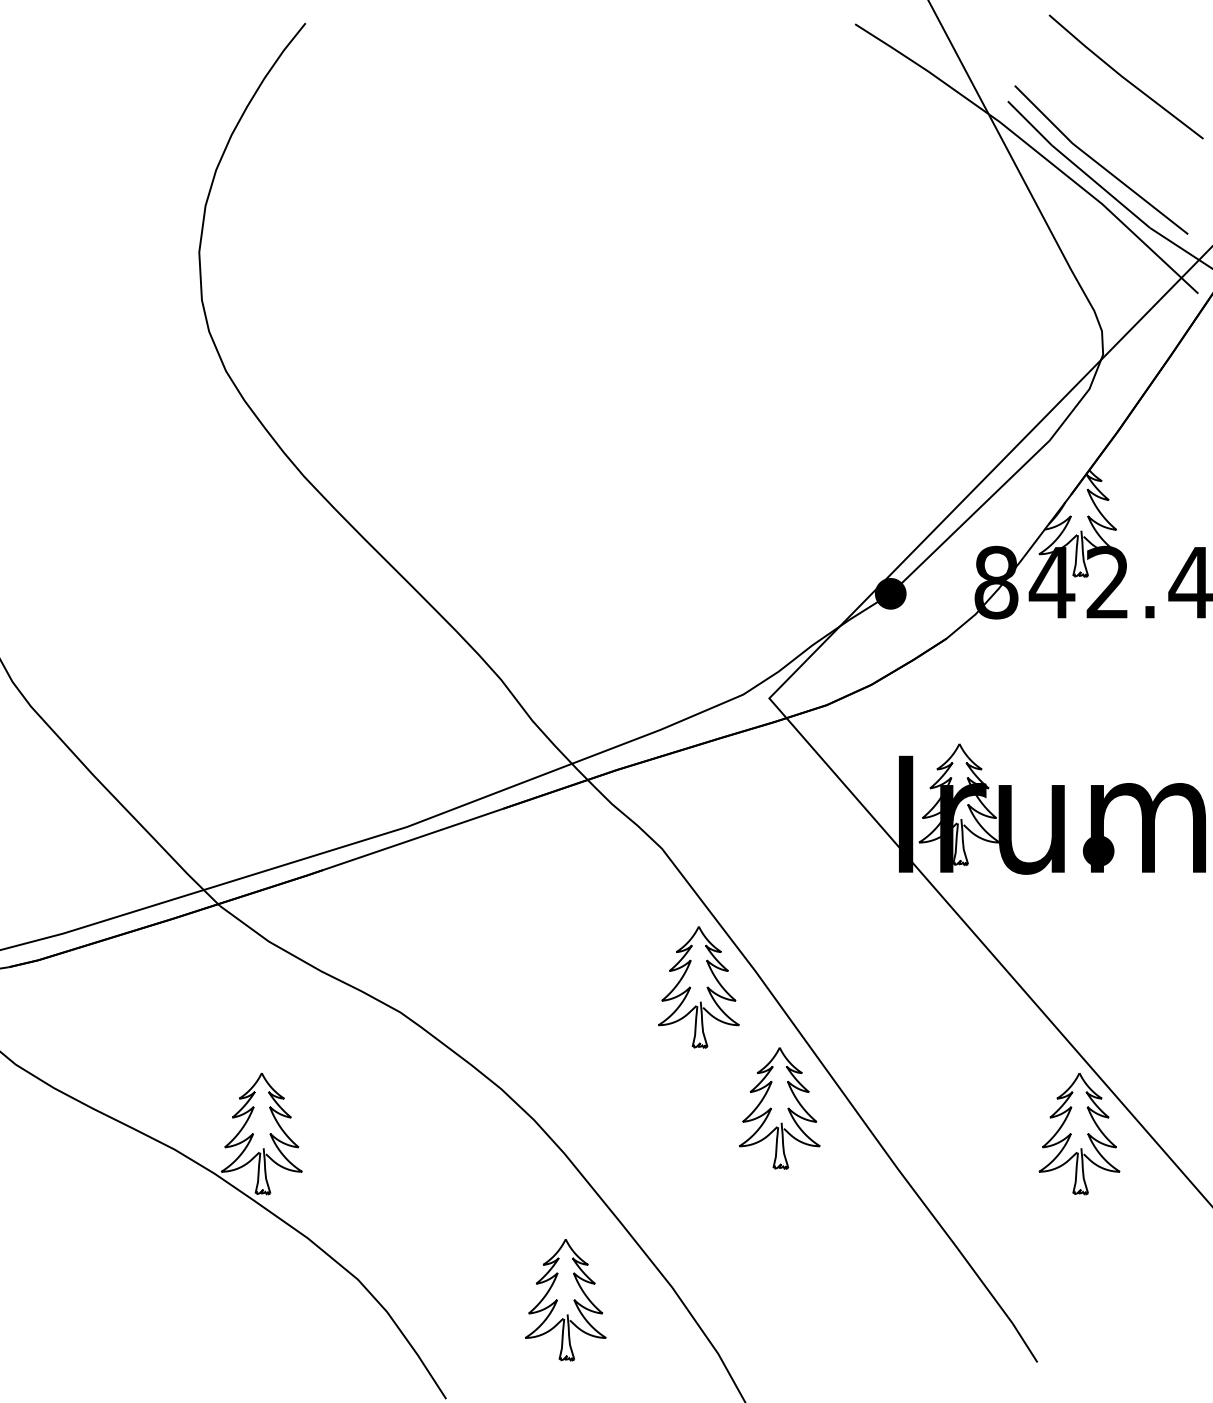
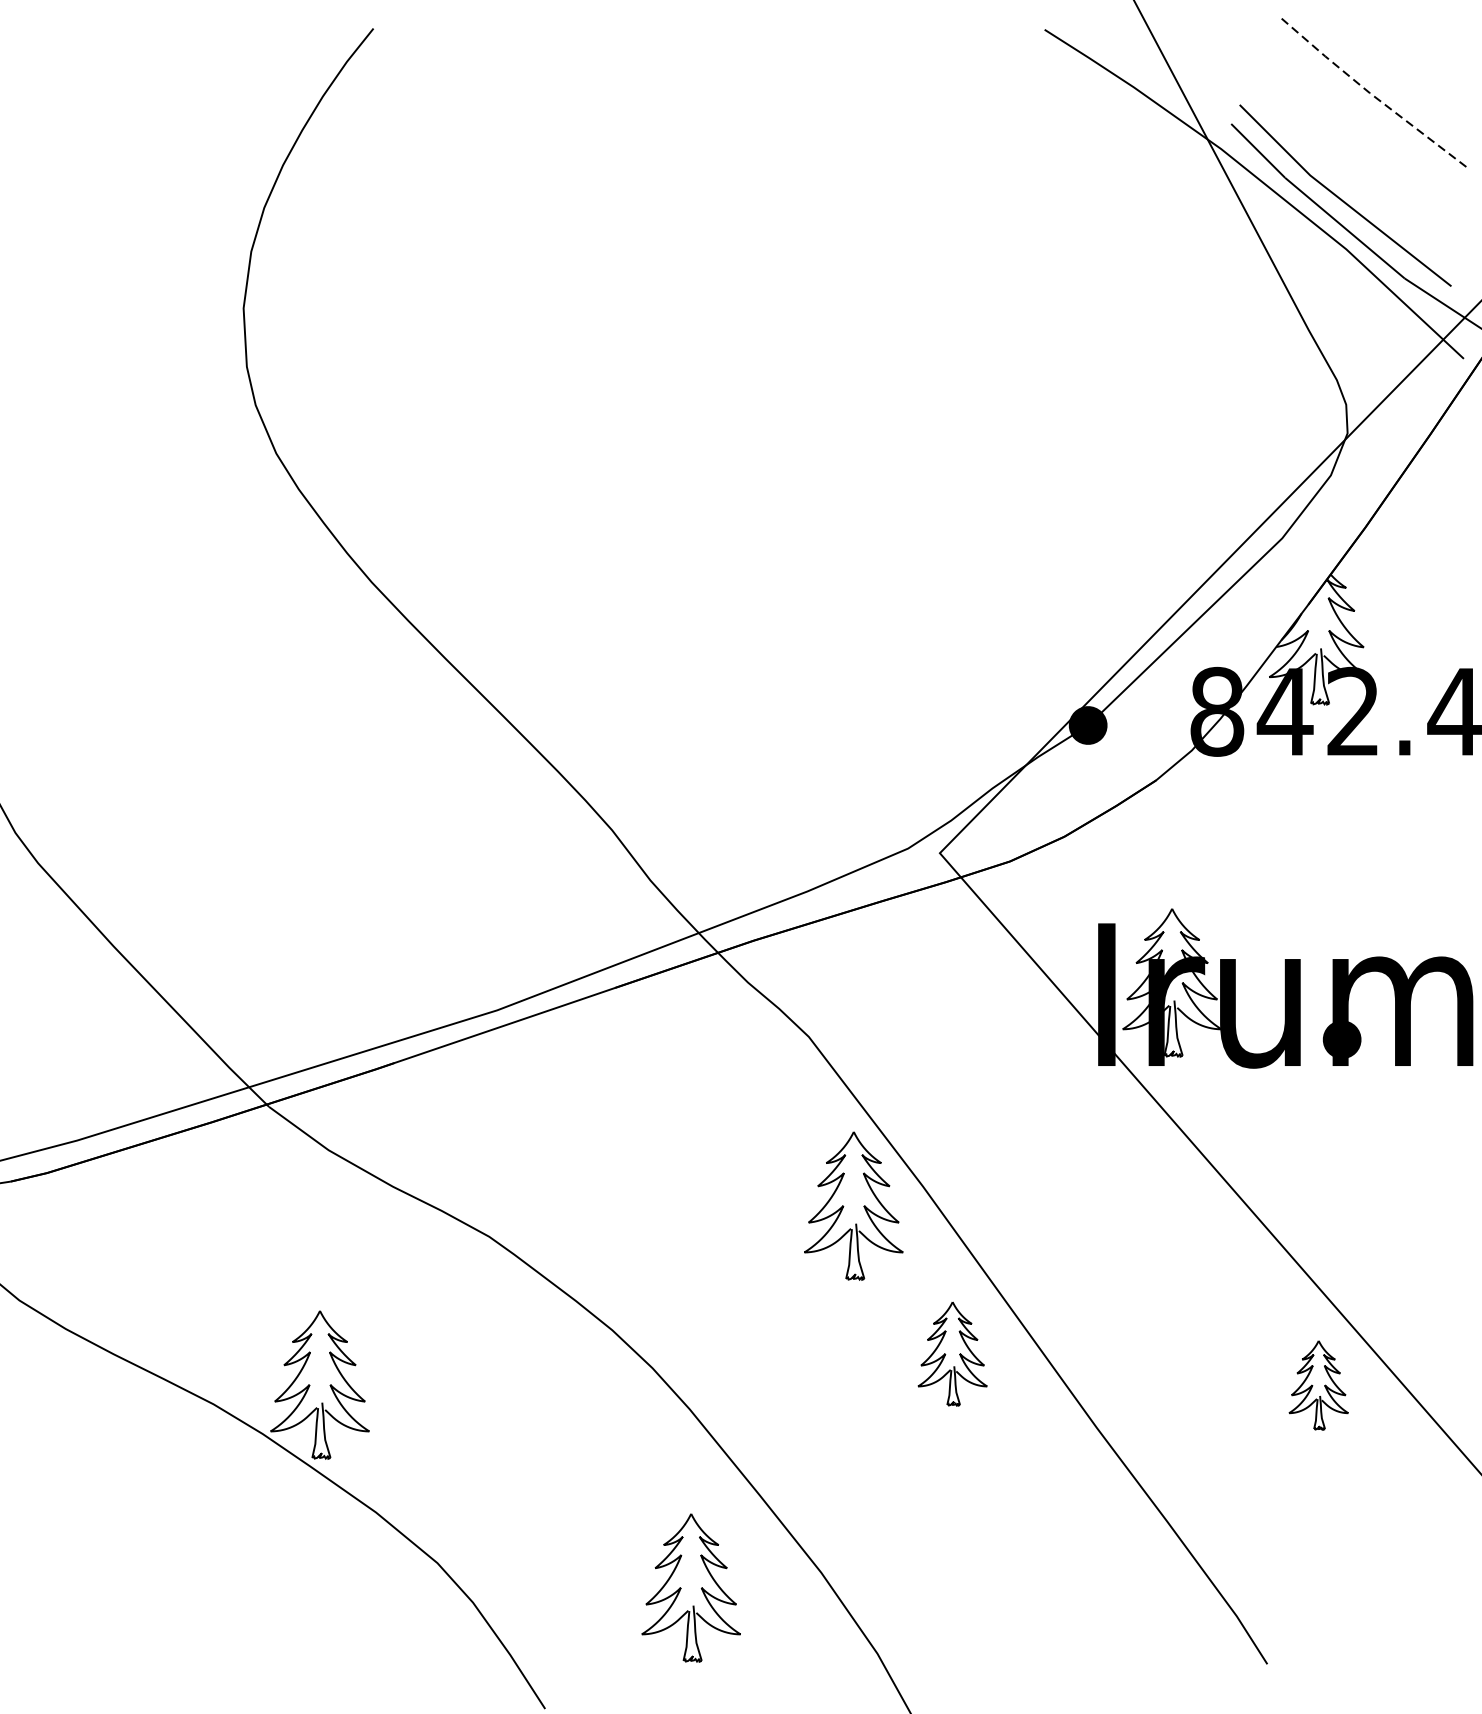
line: (1123, 77) -> (1372, 94), solid -> dashed
part: (779, 1108) -> (952, 1354), size x0.7
part: (1079, 1134) -> (1318, 1385), size x0.6

